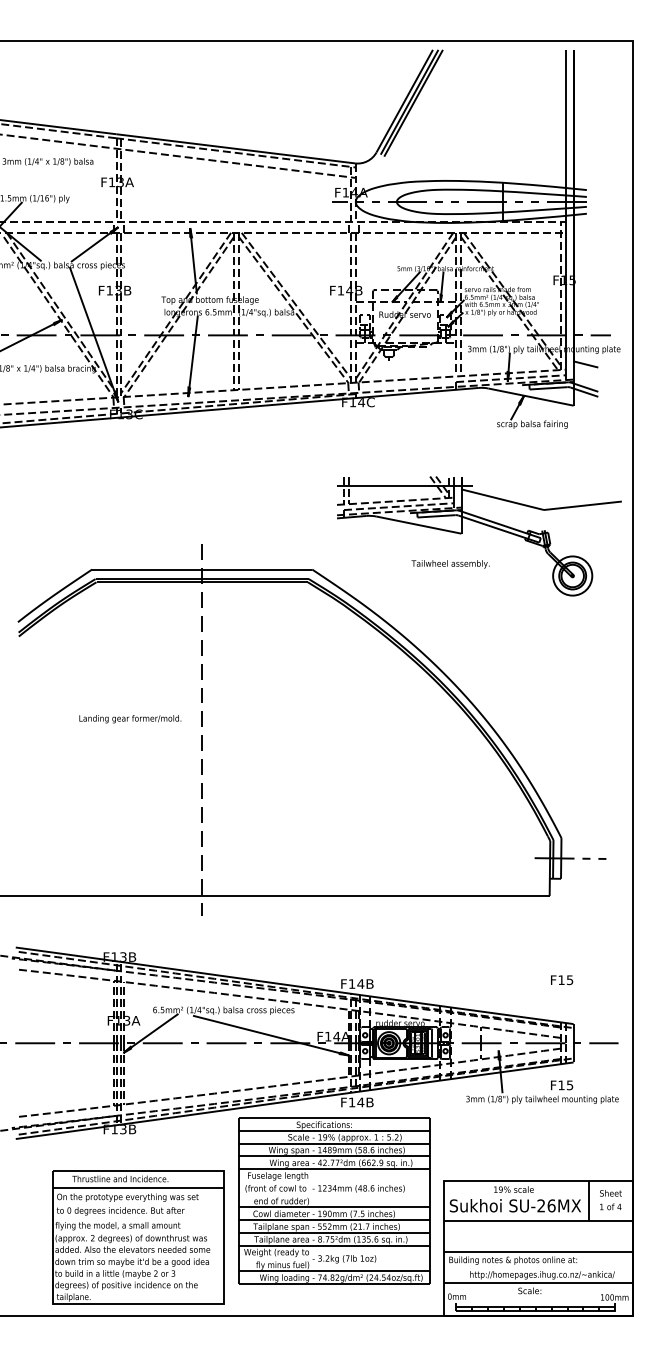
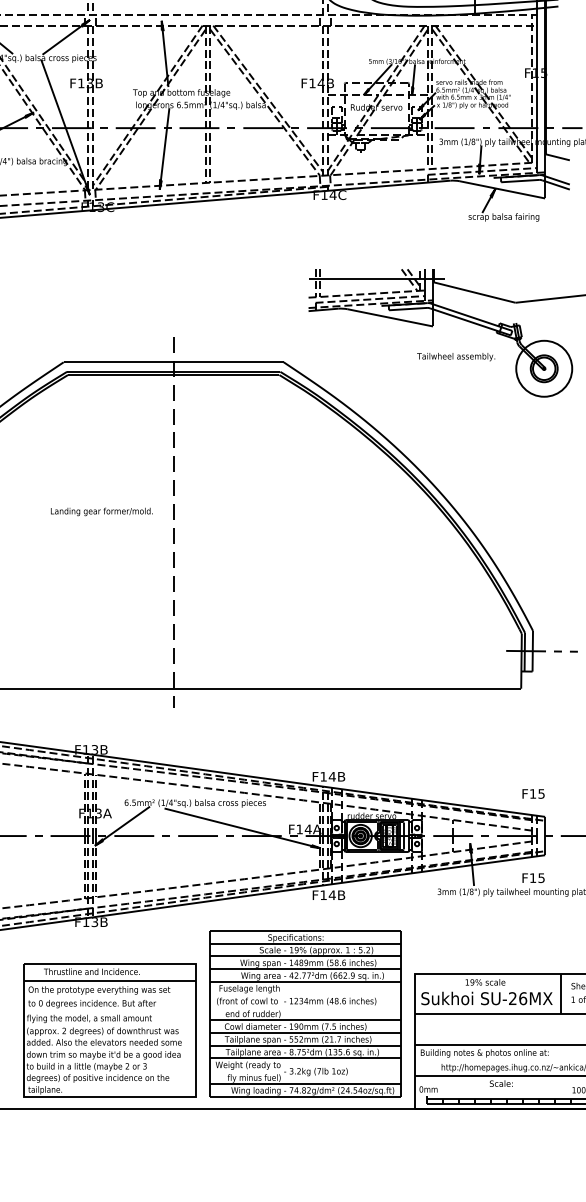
text: (450, 564) -> (456, 357), moved
circle: (572, 576) -> (544, 369), size x1.43
text: (562, 980) -> (534, 794), moved
part: (334, 1200) -> (306, 1013), moved

